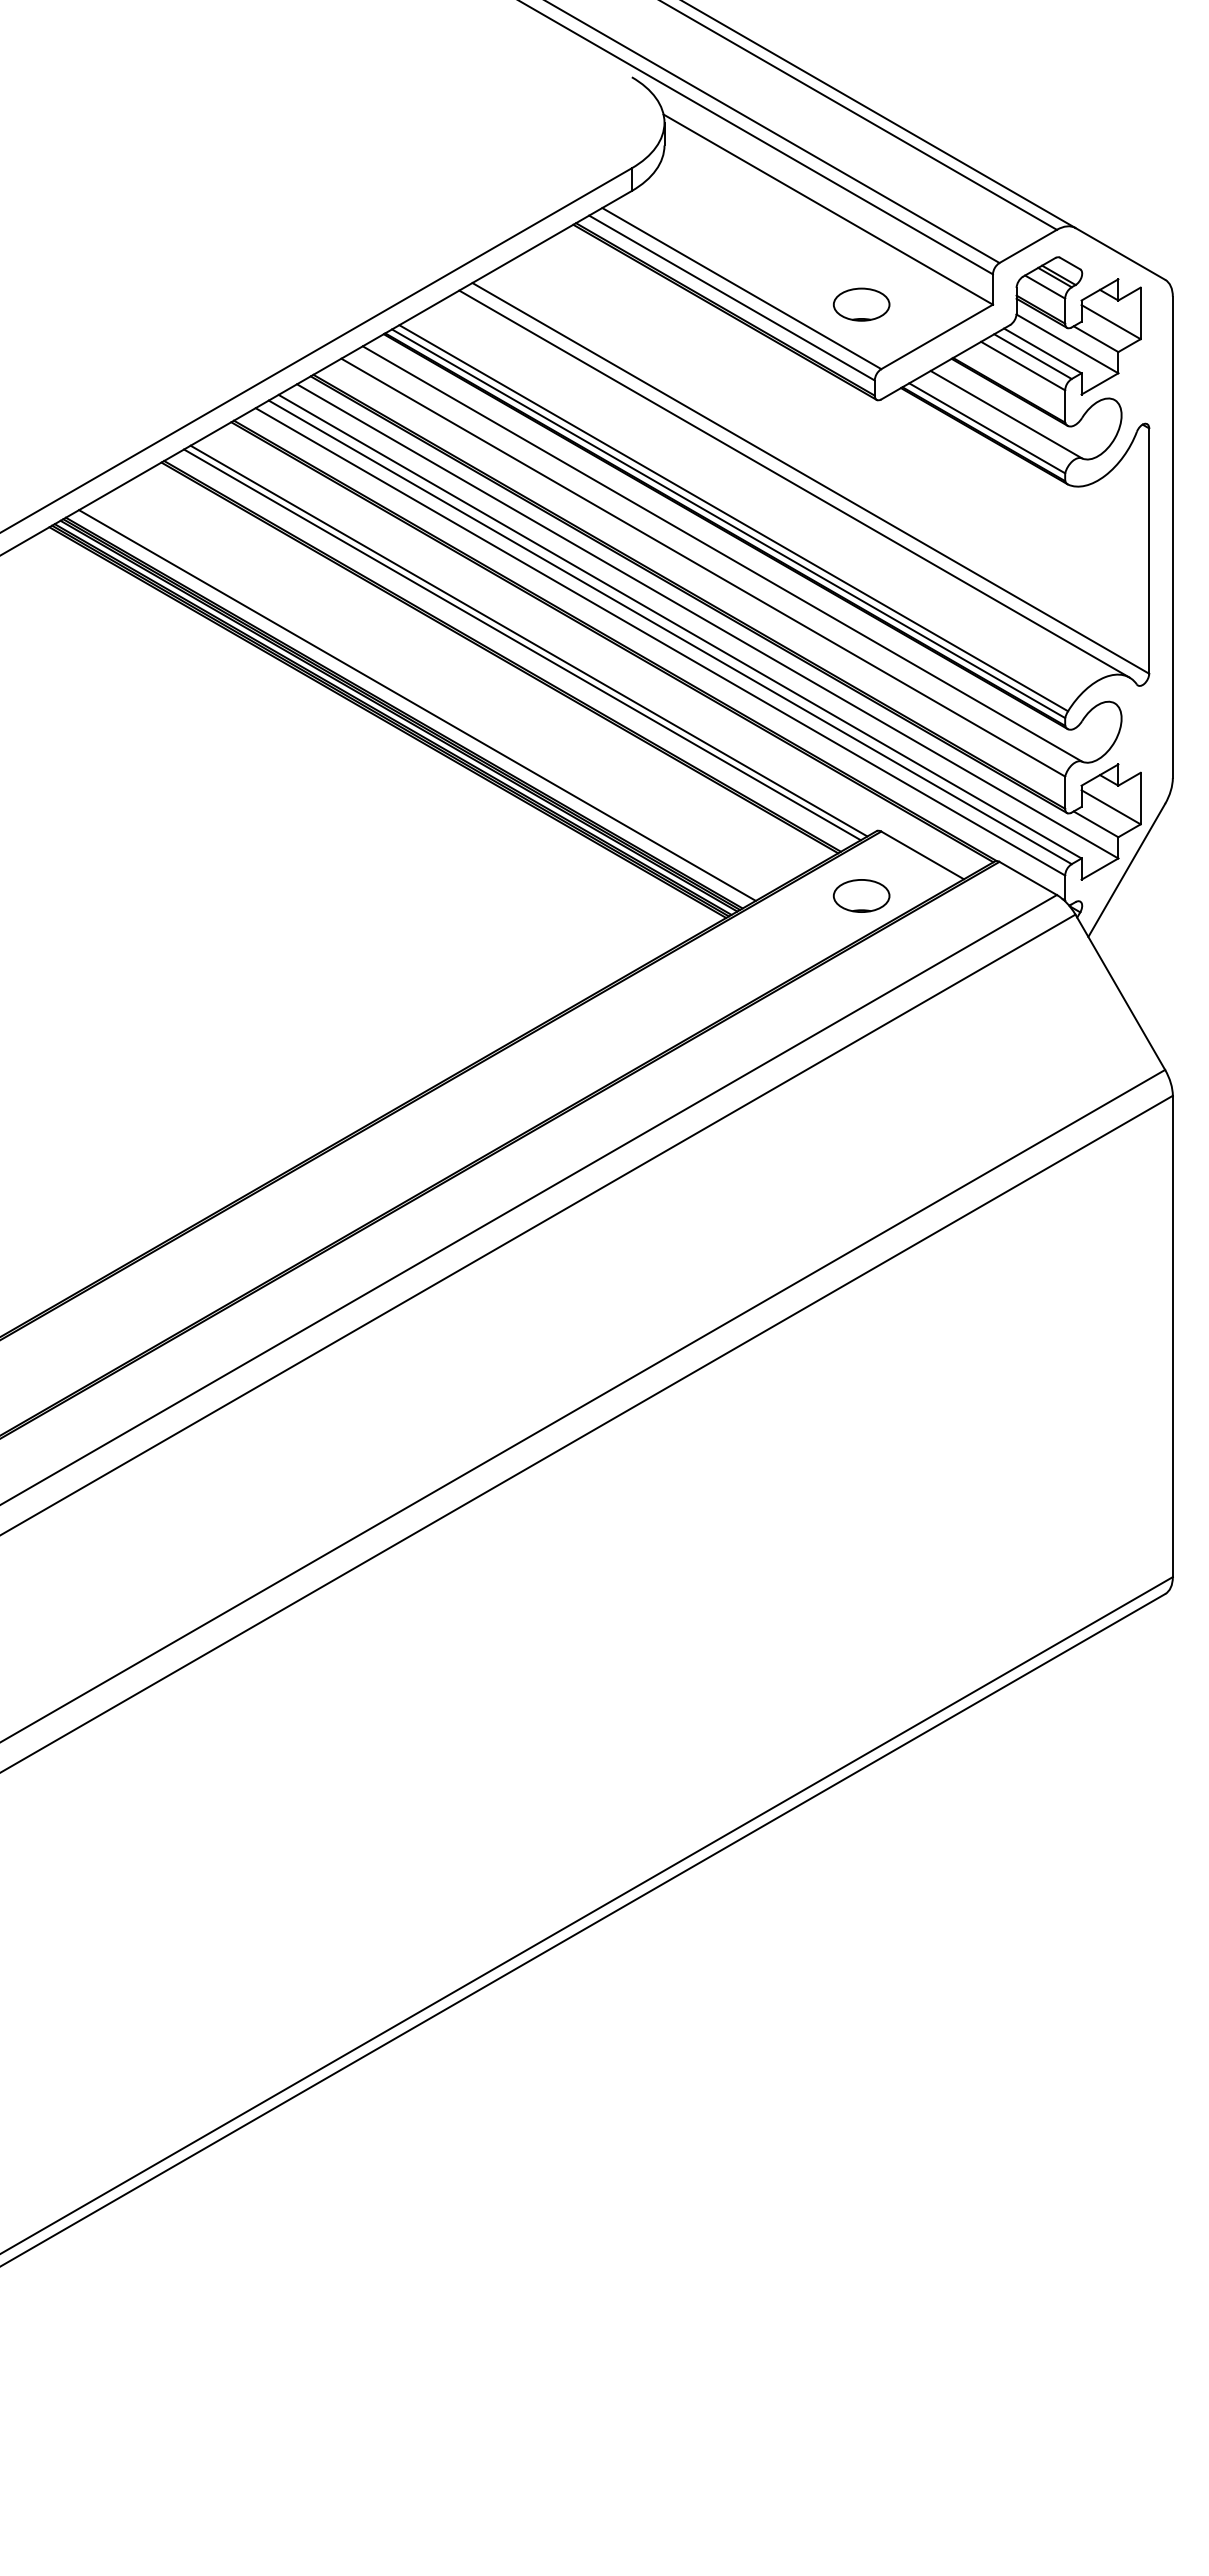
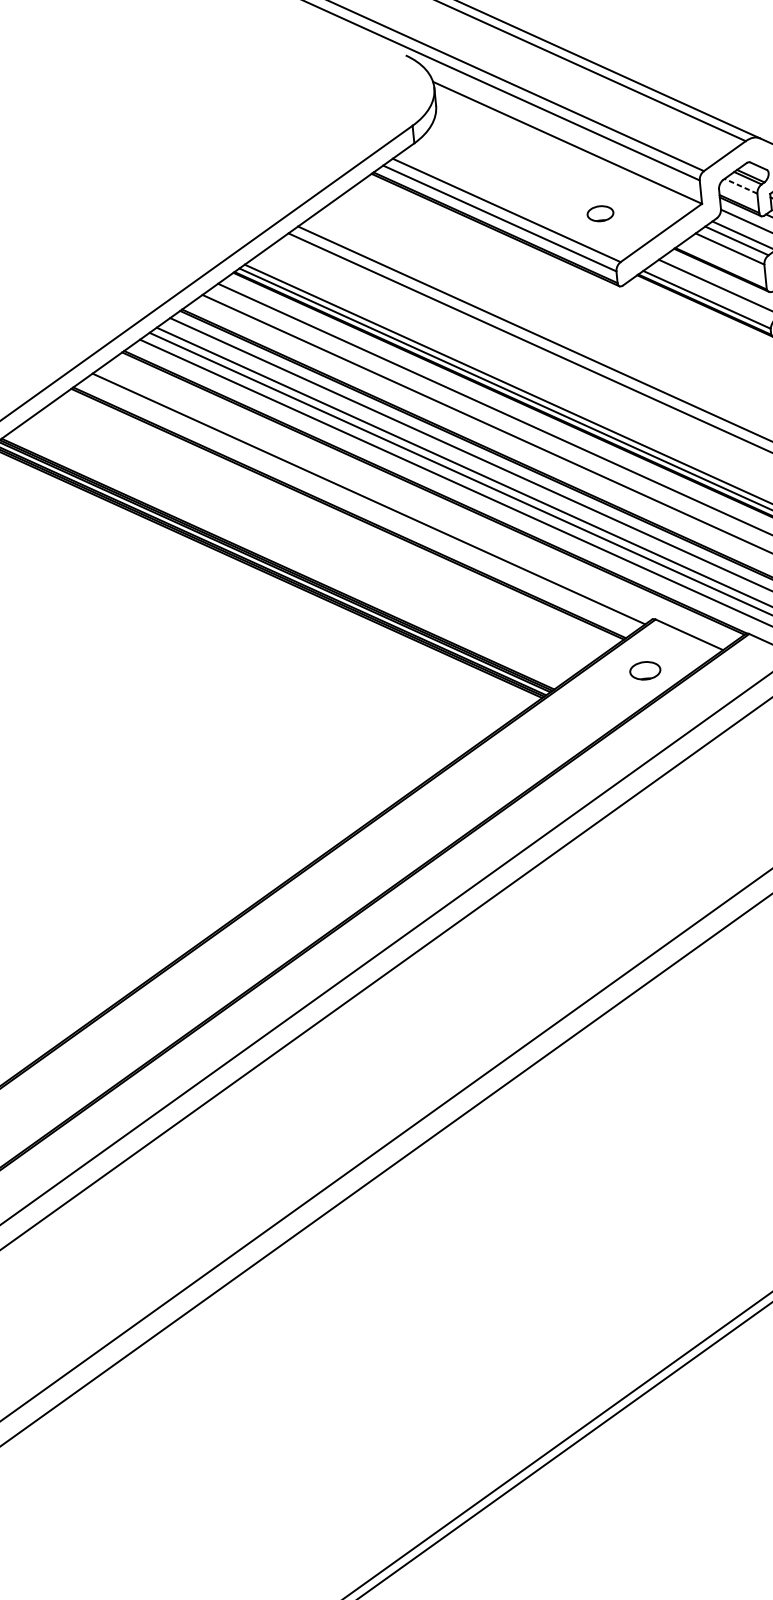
line: (1044, 286) -> (740, 185), solid -> dashed
part: (861, 304) -> (600, 213), size x0.6
line: (522, 644) -> (364, 502), removed
line: (417, 705) -> (287, 557), removed
part: (861, 895) -> (645, 670), size x0.7

